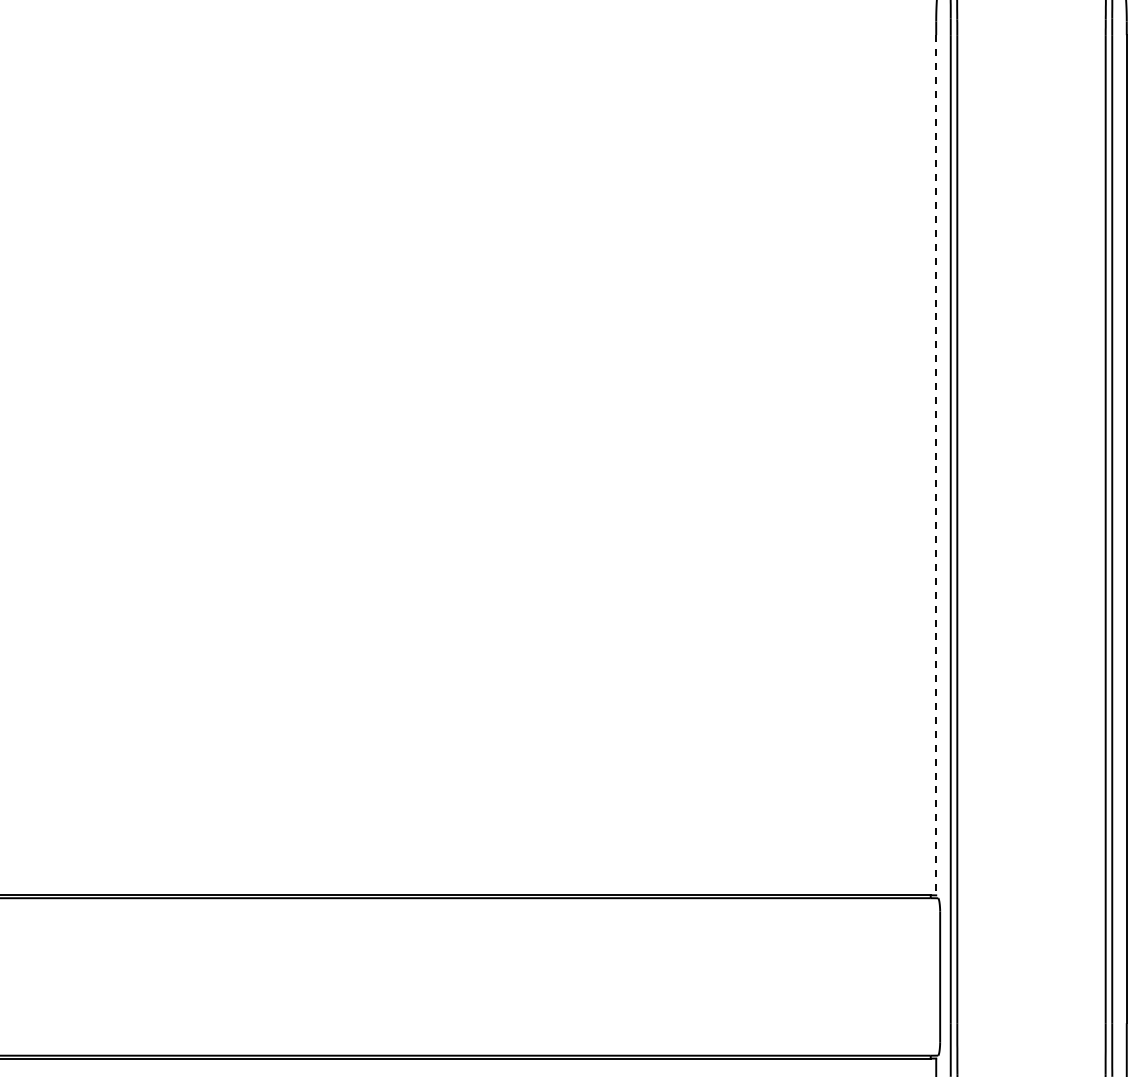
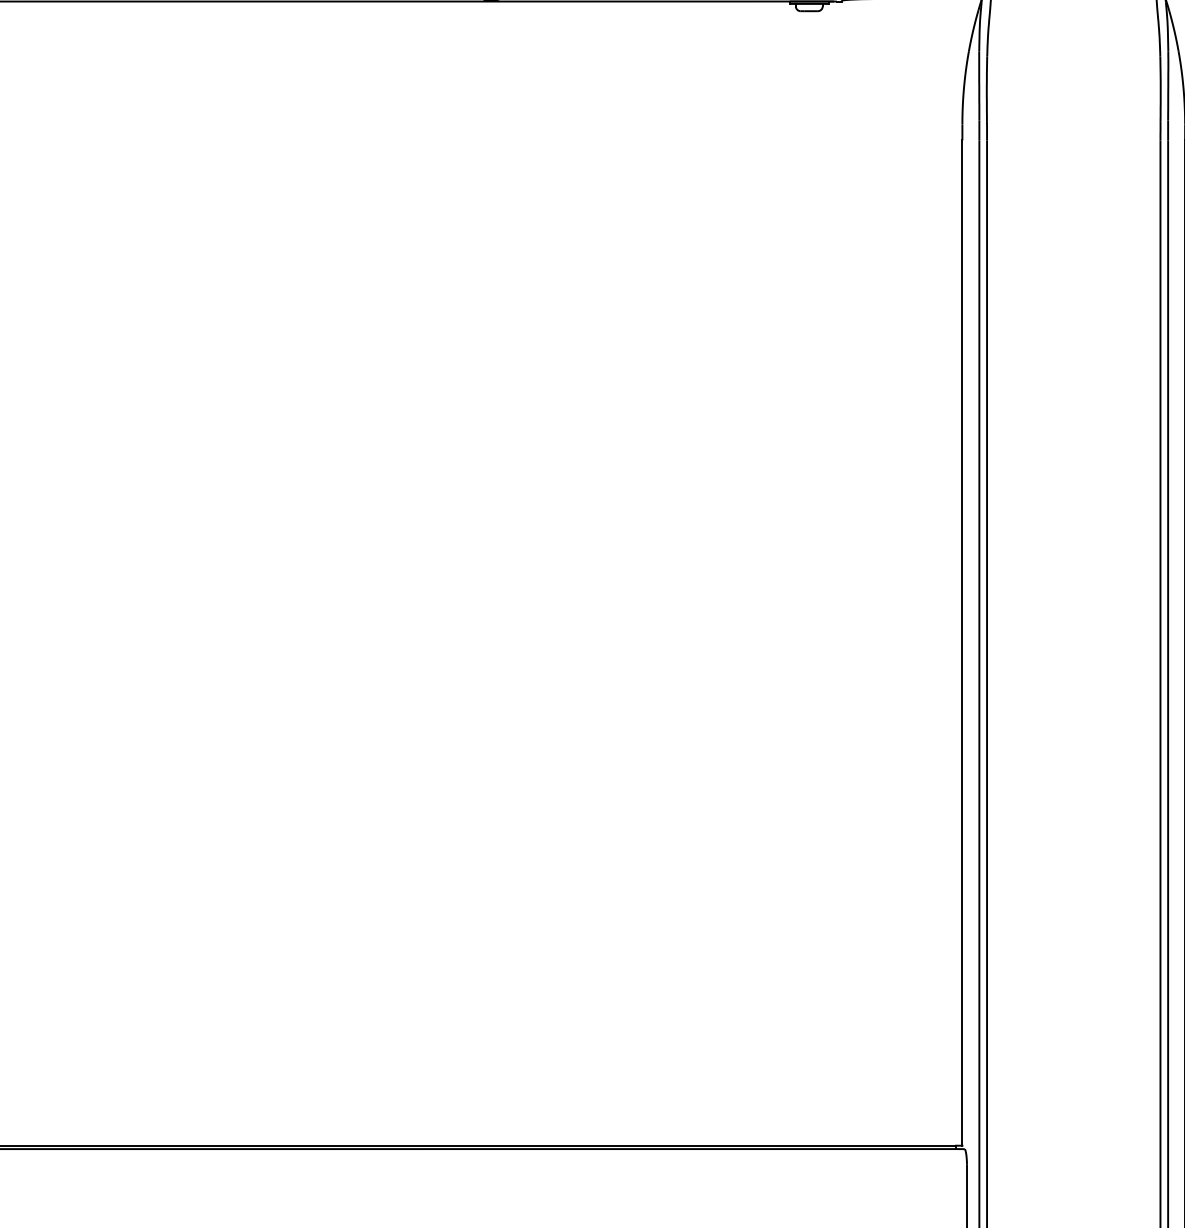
line: (936, 465) -> (962, 643), dashed -> solid

